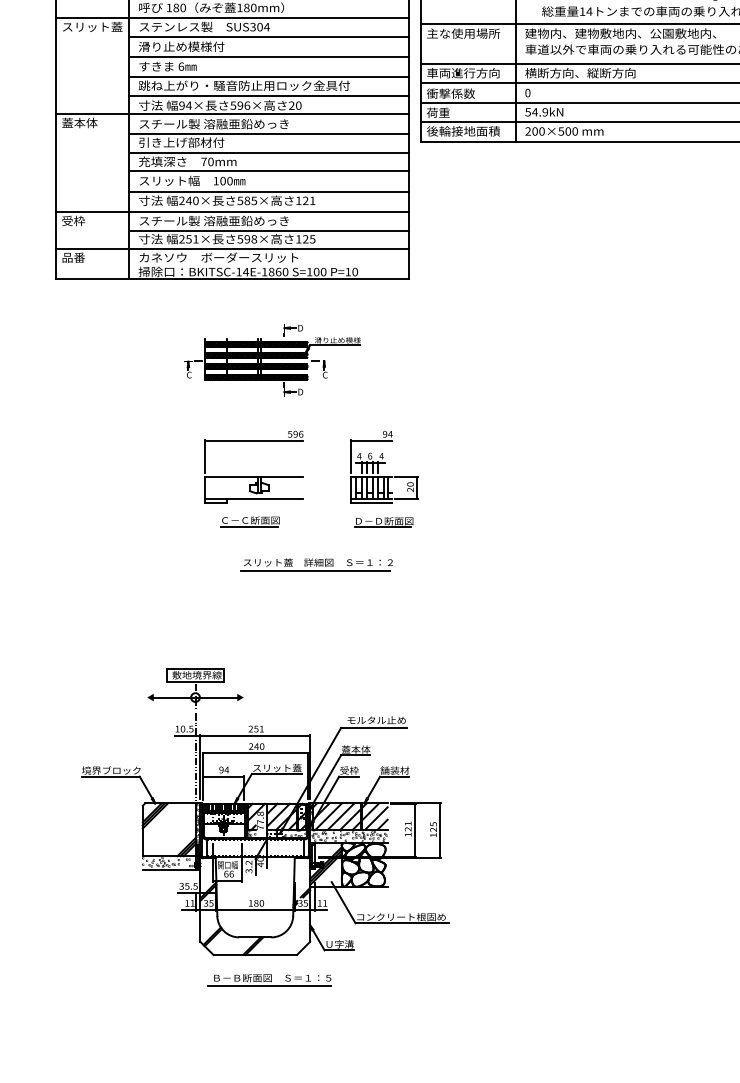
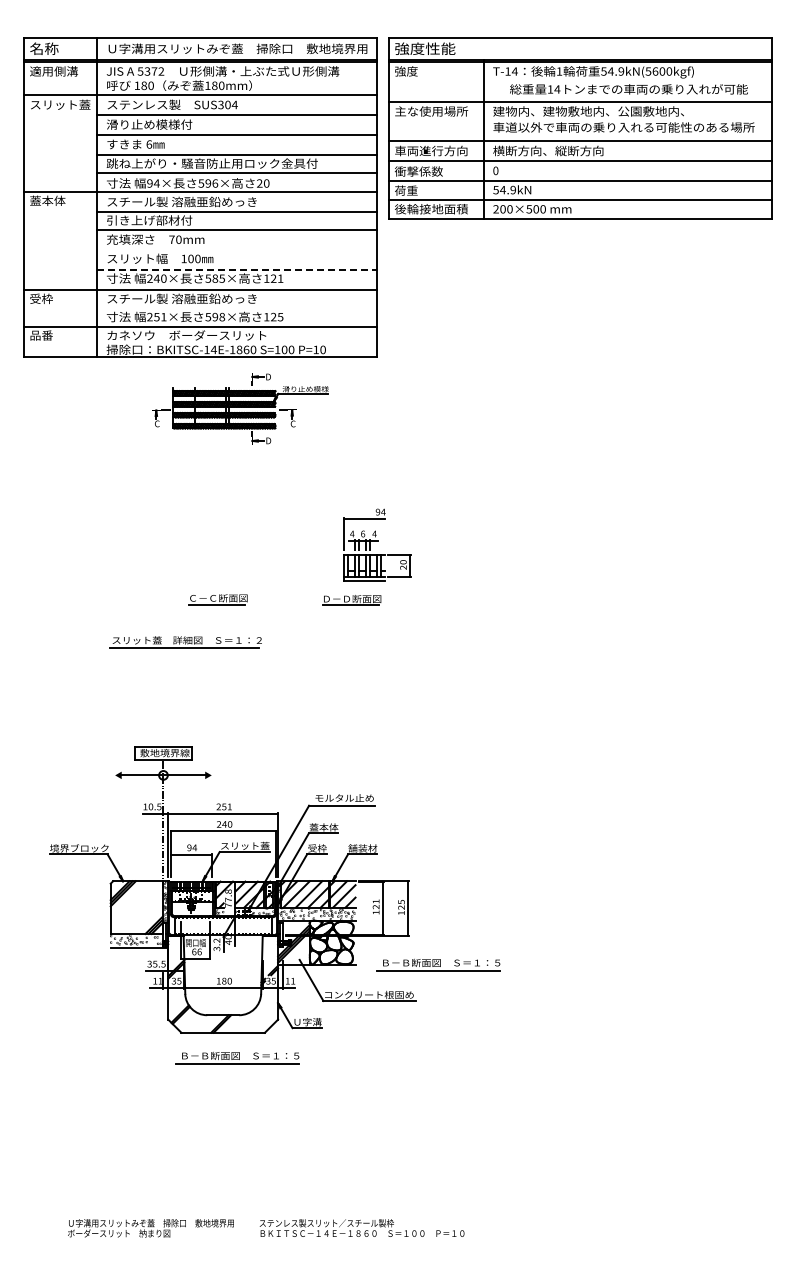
line: (268, 171) -> (236, 249), removed
line: (269, 191) -> (237, 269), solid -> dashed
line: (268, 230) -> (236, 308), removed
part: (272, 359) -> (240, 408), moved
part: (384, 466) -> (377, 544), moved
part: (253, 476) -> (221, 554), removed
part: (316, 564) -> (185, 642), moved
part: (470, 886) -> (438, 964), added

